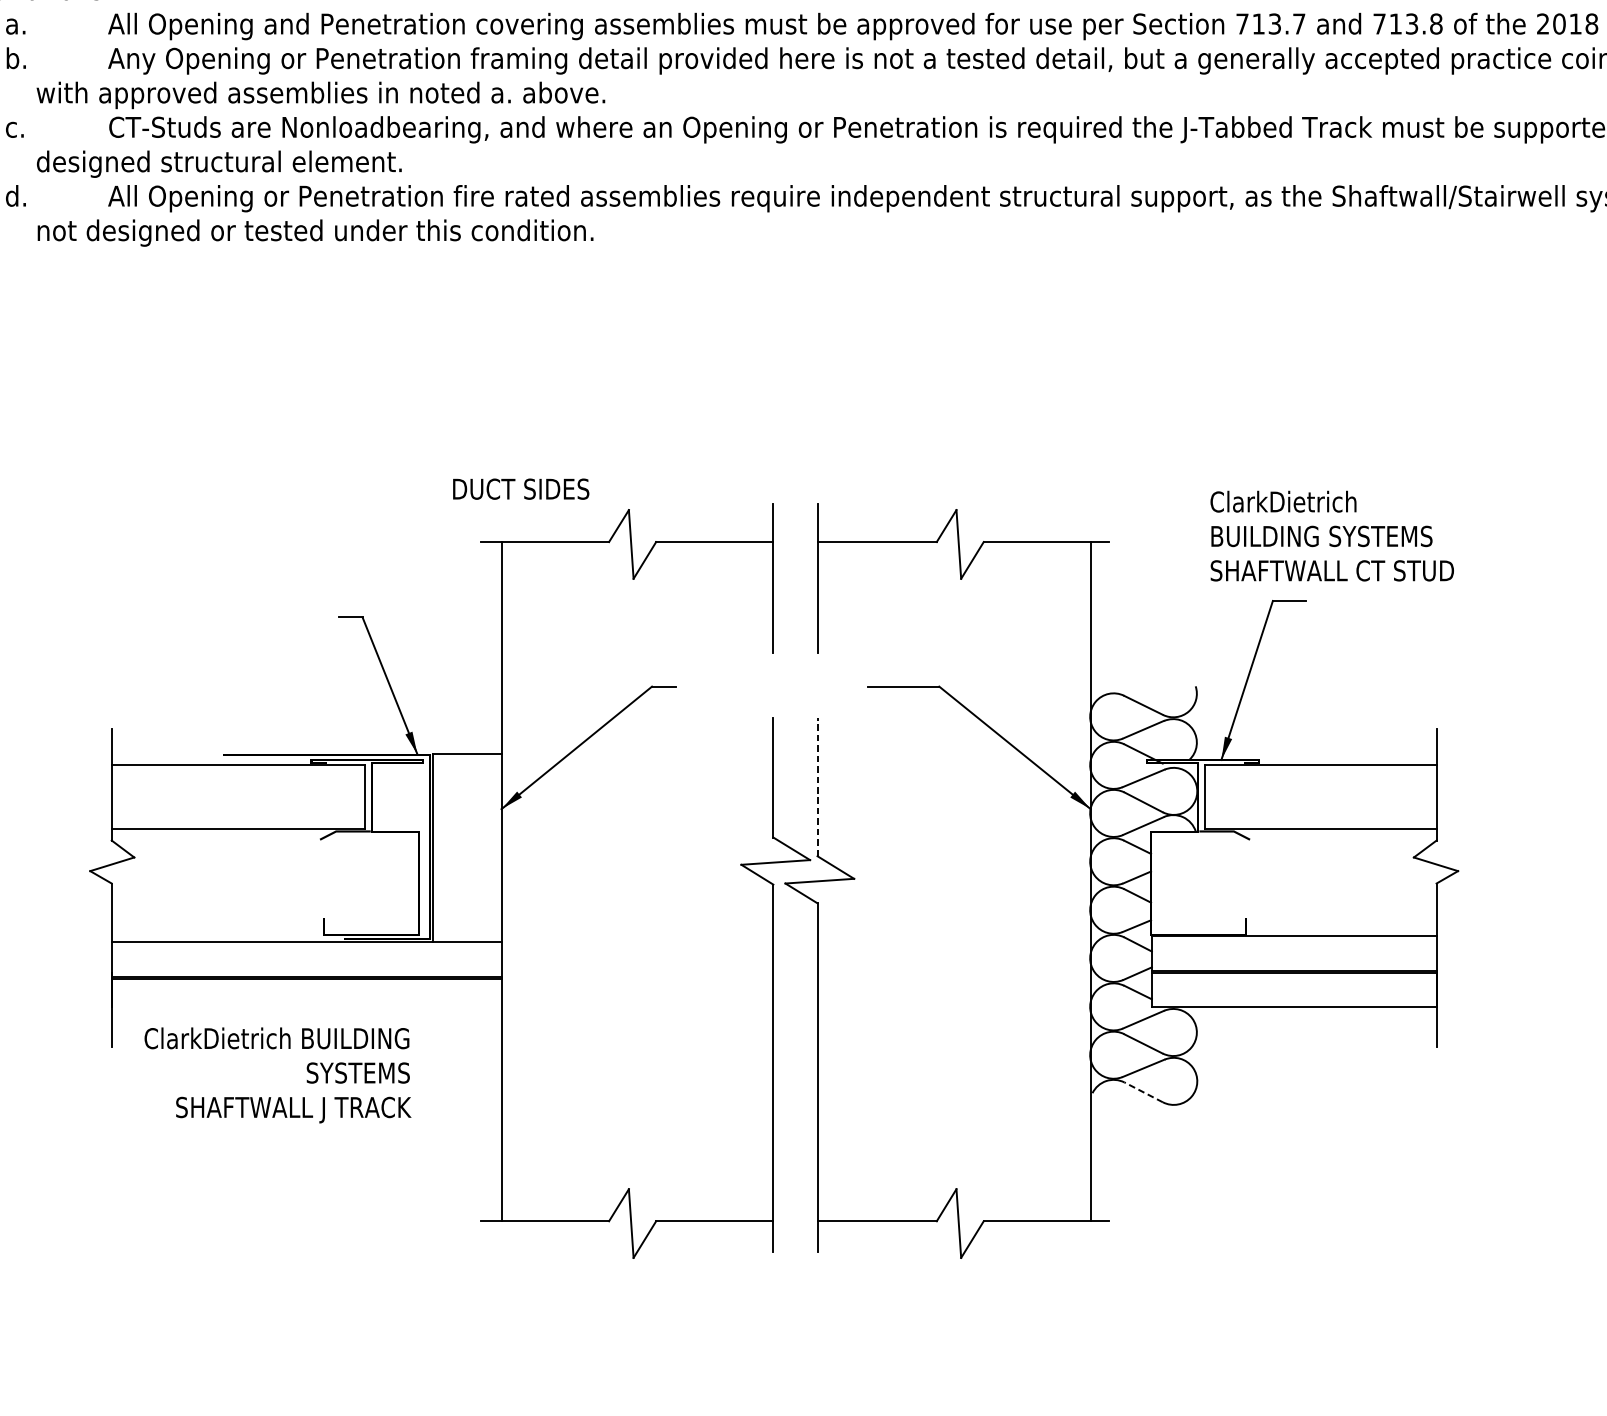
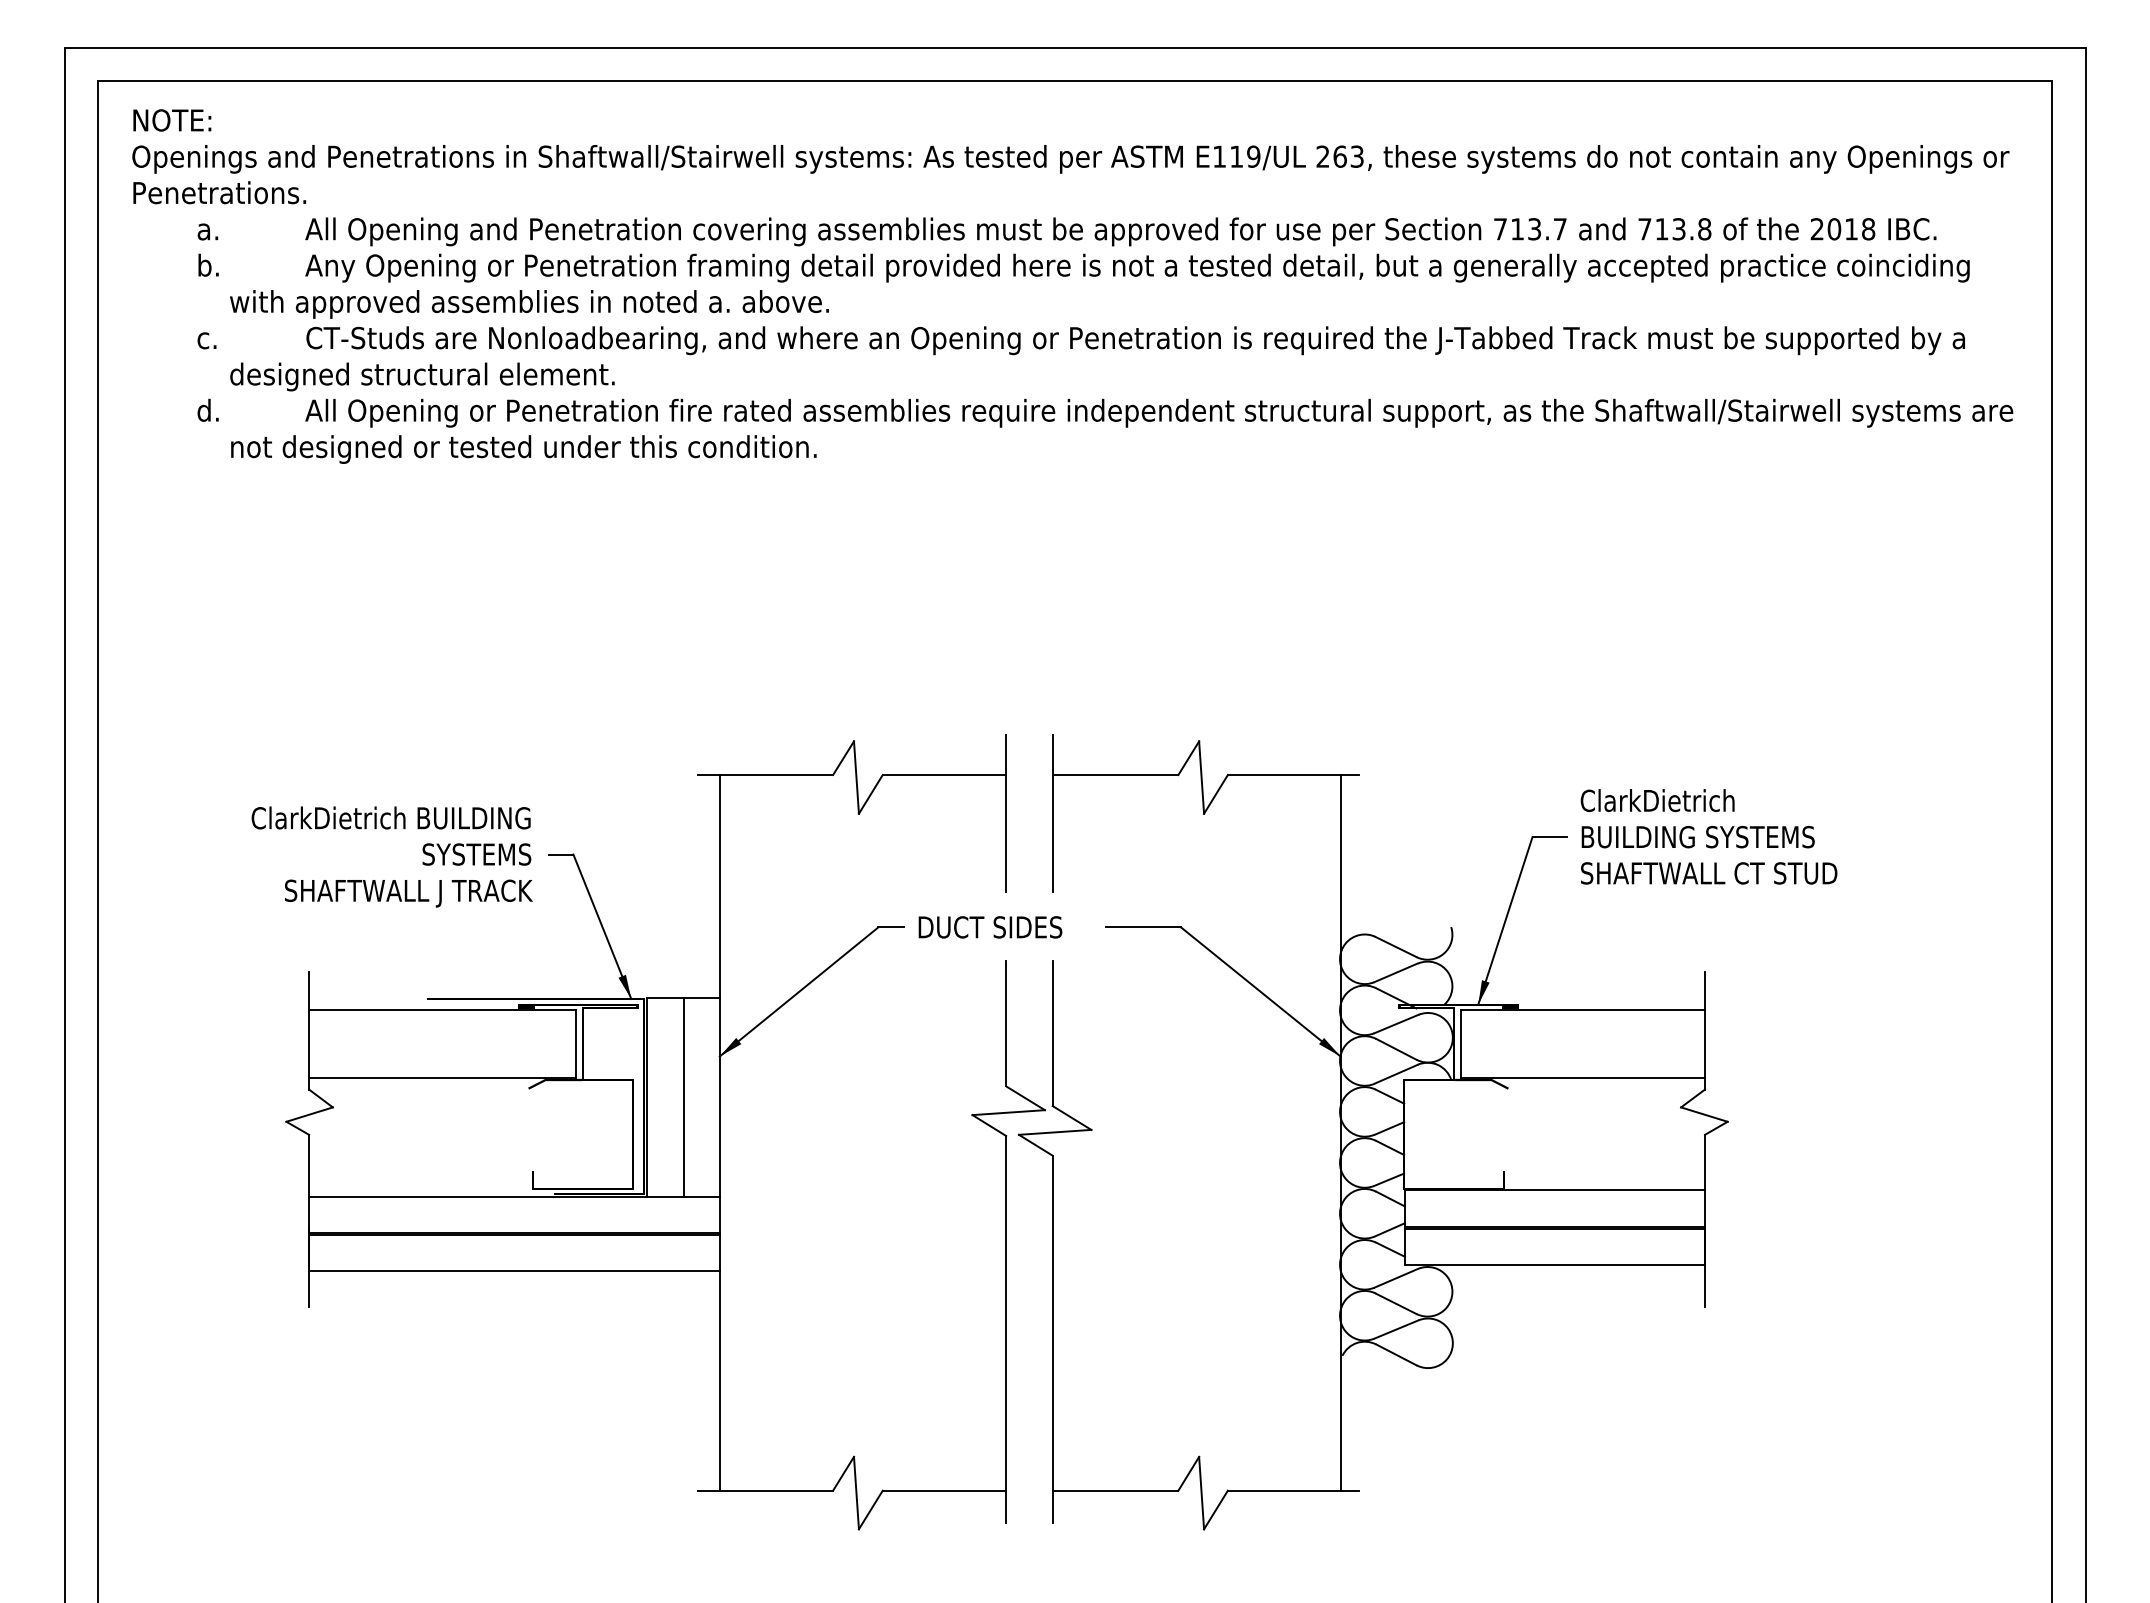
text: (521, 489) -> (990, 927), moved
text: (1331, 535) -> (1708, 836), moved
line: (817, 787) -> (1052, 1033), dashed -> solid
line: (467, 847) -> (683, 1096), added
line: (306, 1013) -> (514, 1271), added
text: (277, 1074) -> (391, 856), moved
line: (1143, 1092) -> (1396, 1354), dashed -> solid

